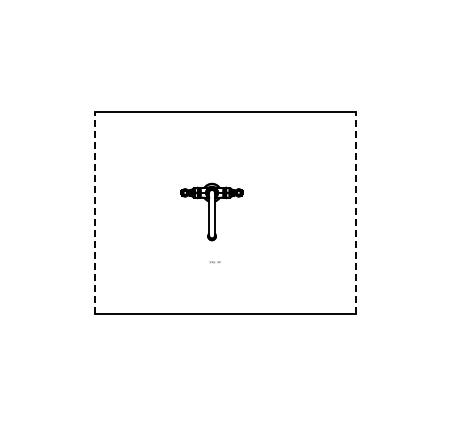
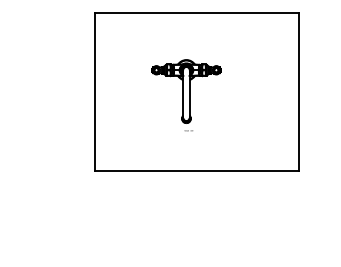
part: (211, 211) -> (186, 91), size x1.43
line: (94, 212) -> (94, 91), dashed -> solid
line: (356, 212) -> (299, 91), dashed -> solid

